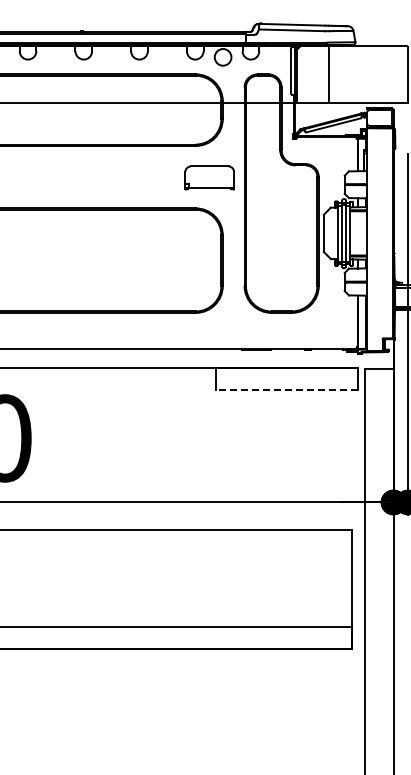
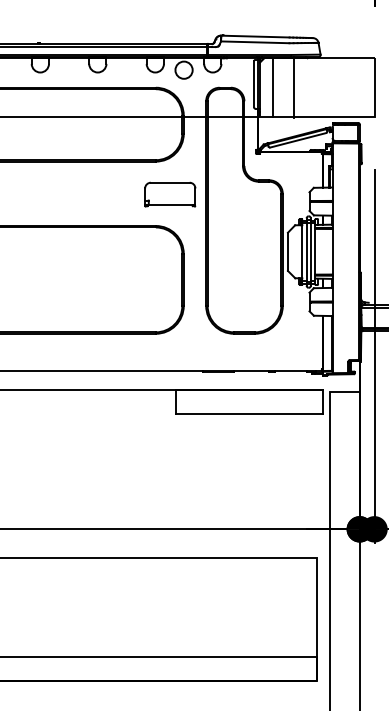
line: (309, 73) -> (273, 86), added
line: (286, 390) -> (249, 413), dashed -> solid

